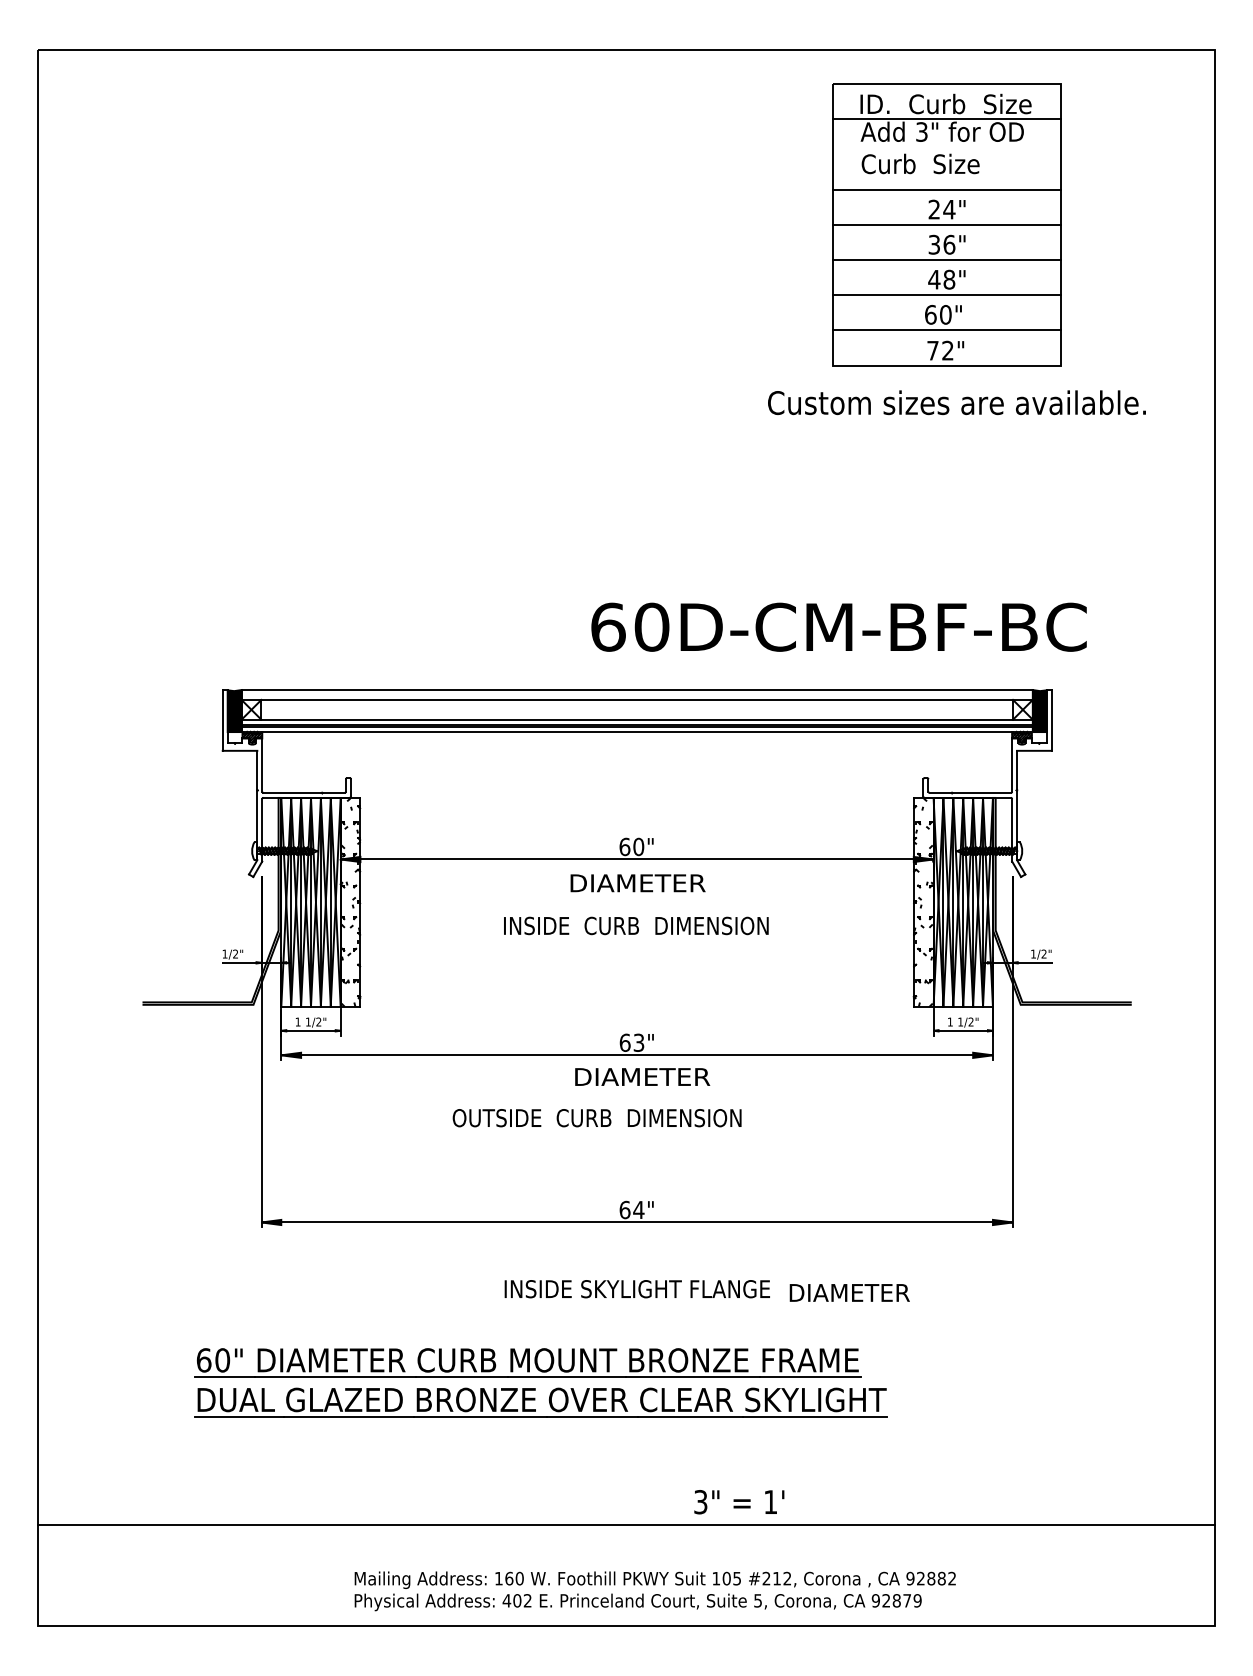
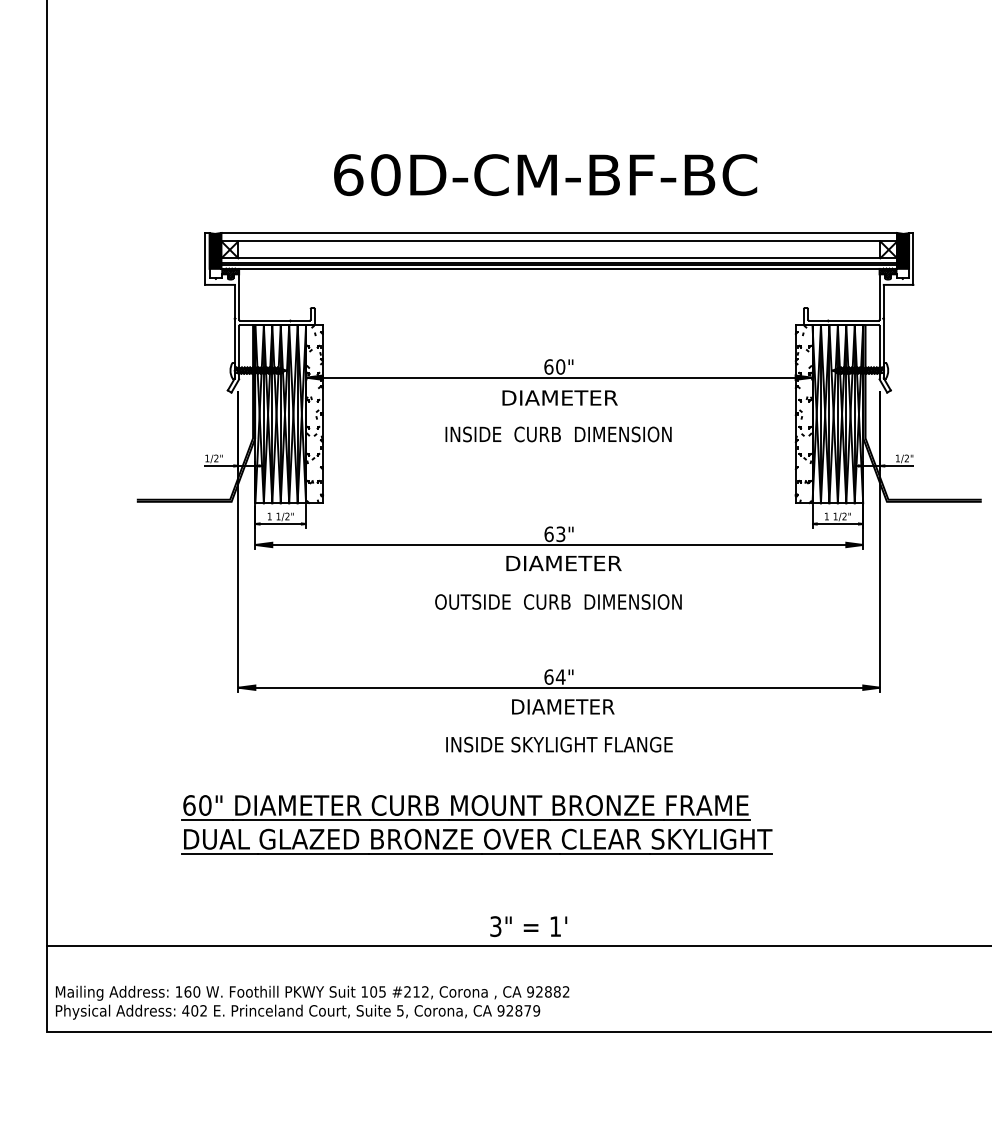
text: (838, 626) -> (545, 174), moved
text: (596, 1118) -> (557, 602), moved
text: (849, 1292) -> (563, 706), moved
text: (739, 1502) -> (528, 926), moved
text: (654, 1591) -> (311, 1002), moved

